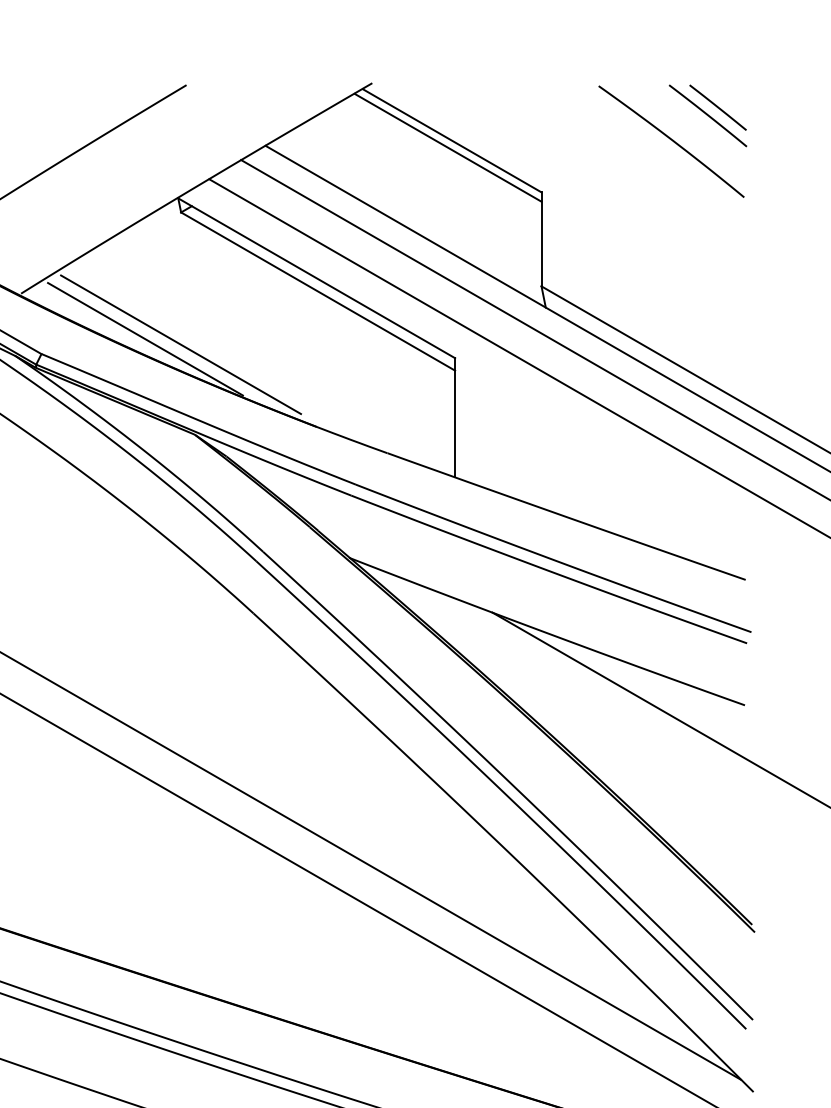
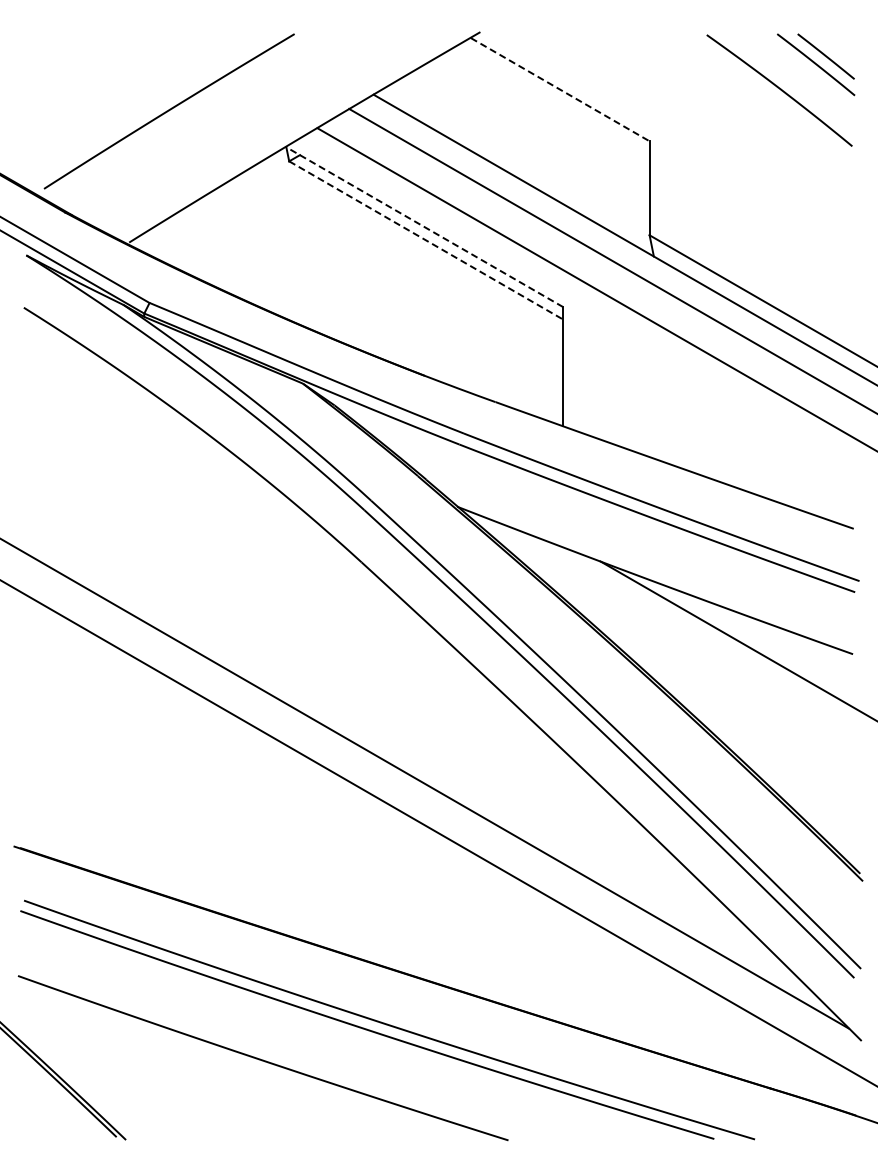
line: (452, 140) -> (560, 89), solid -> dashed
line: (447, 147) -> (555, 96), removed
line: (316, 278) -> (424, 227), solid -> dashed
line: (318, 291) -> (426, 240), solid -> dashed
line: (145, 338) -> (253, 287), removed
line: (181, 344) -> (289, 293), removed

